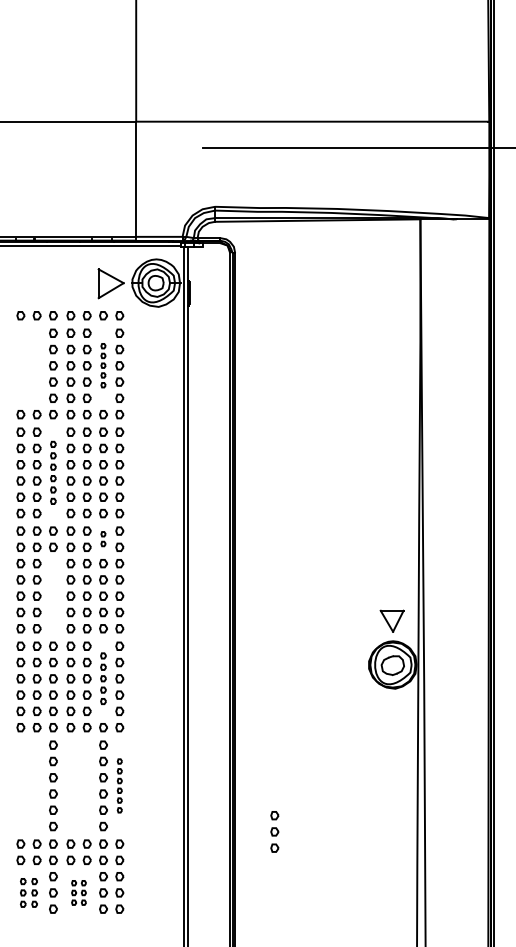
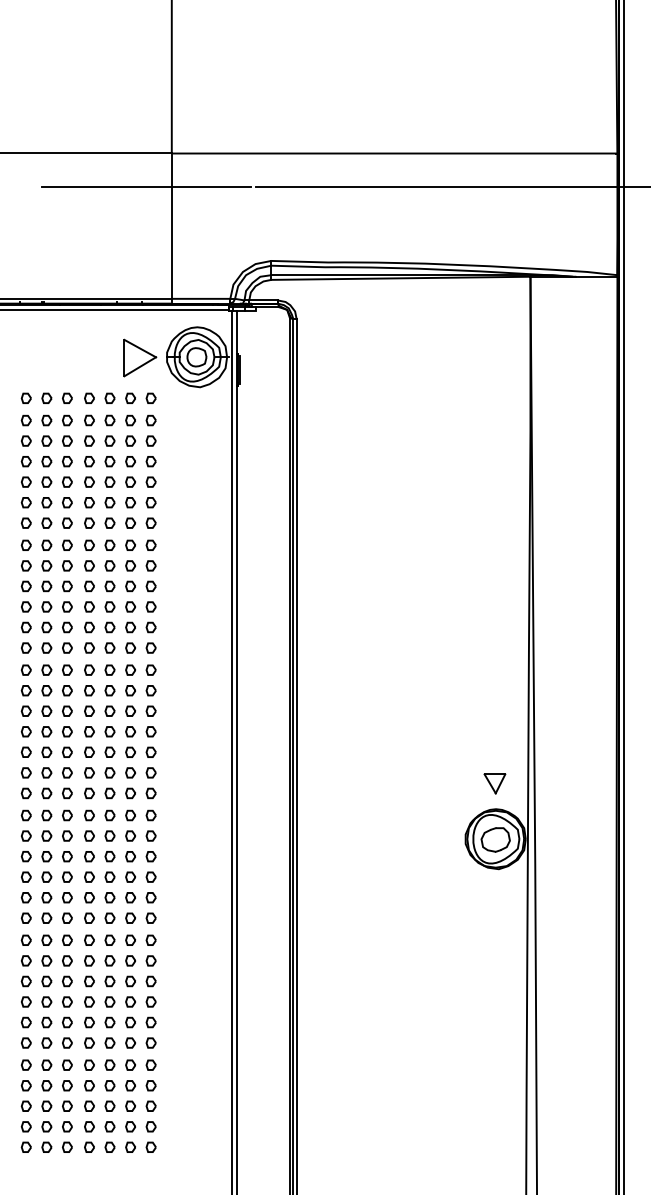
line: (115, 147) -> (145, 186), added
part: (28, 365) -> (35, 461), added
part: (103, 365) -> (130, 461), size x1.67
part: (53, 472) -> (67, 596), size x1.43
part: (103, 538) -> (130, 679), size x1.67
part: (53, 596) -> (67, 752), added
part: (392, 620) -> (495, 783), size x0.71
part: (103, 678) -> (130, 856), size x1.43
part: (24, 780) -> (30, 984), added
part: (74, 780) -> (93, 984), added
part: (119, 785) -> (150, 991), size x1.67
part: (274, 831) -> (346, 1049), removed
part: (28, 892) -> (35, 1126), size x1.43
part: (78, 892) -> (98, 1126), size x1.67

